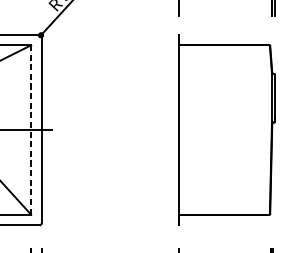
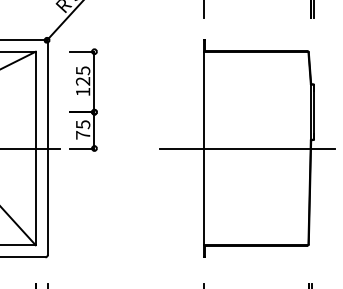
part: (77, 83) -> (88, 95), added
line: (30, 130) -> (35, 148), dashed -> solid
line: (216, 130) -> (247, 148), added

